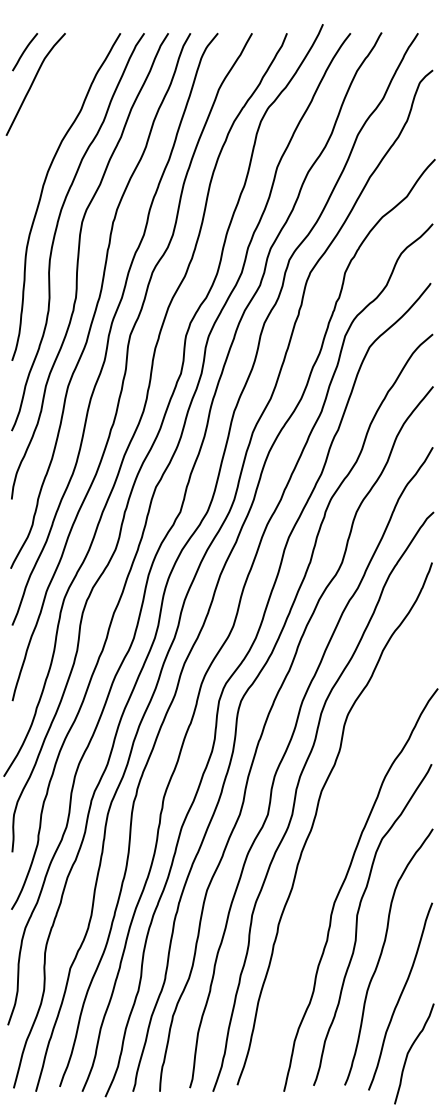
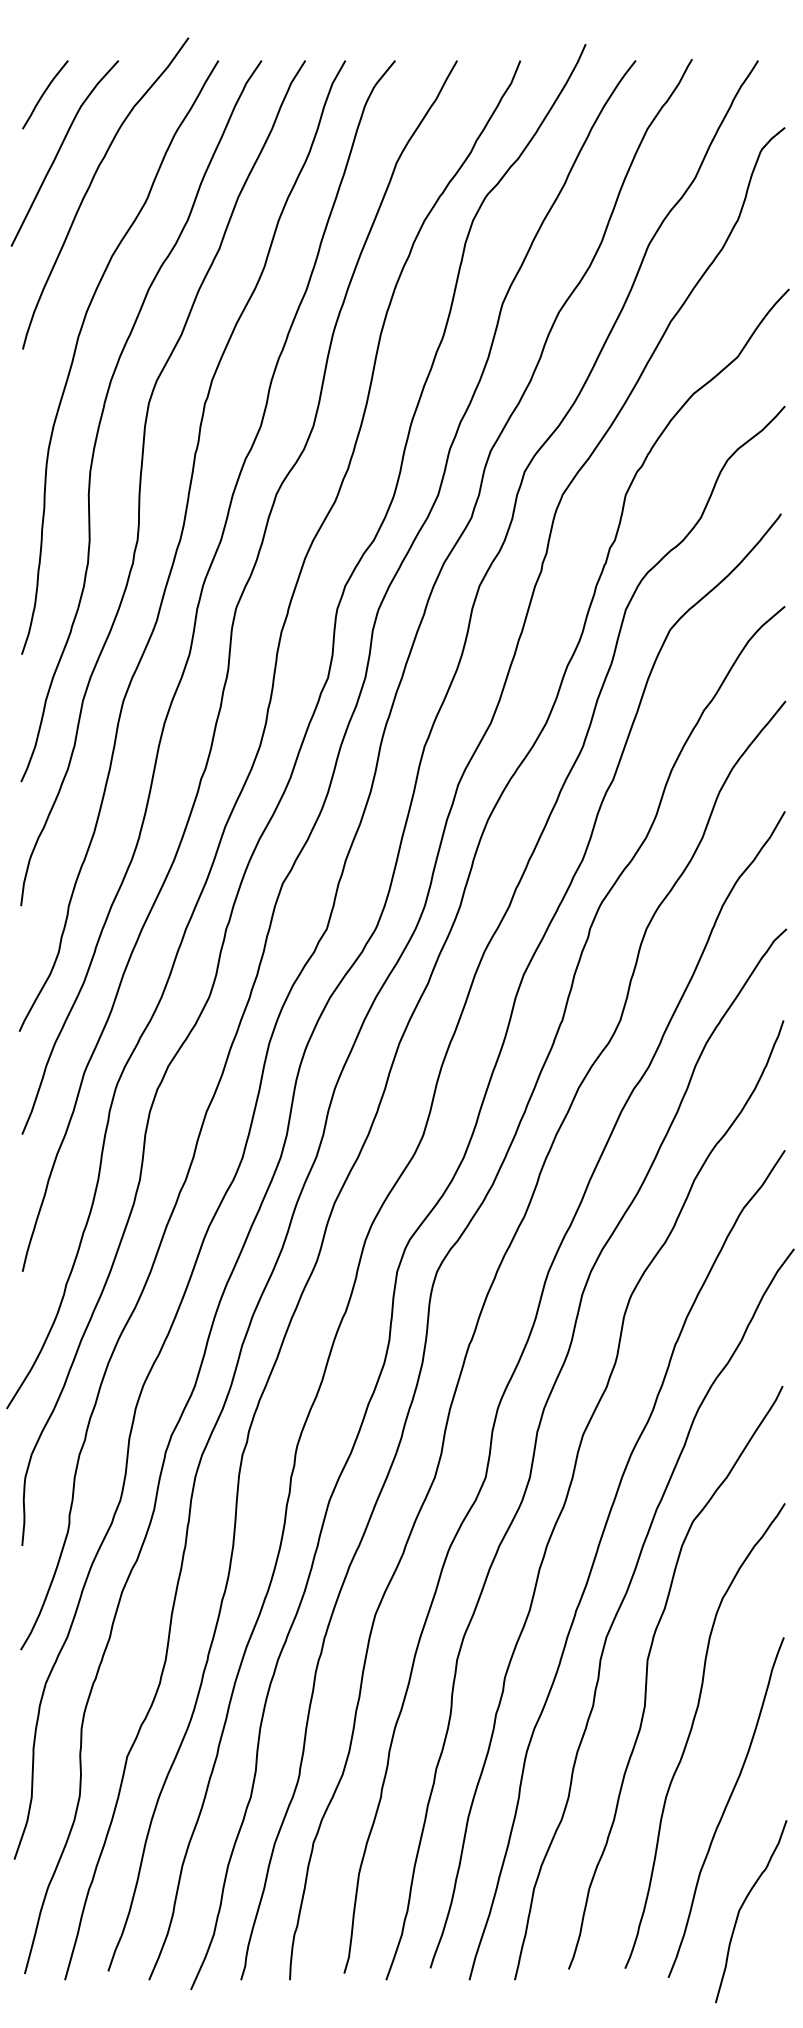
curve: (50, 103) -> (91, 187), added
curve: (329, 858) -> (597, 1557), added

